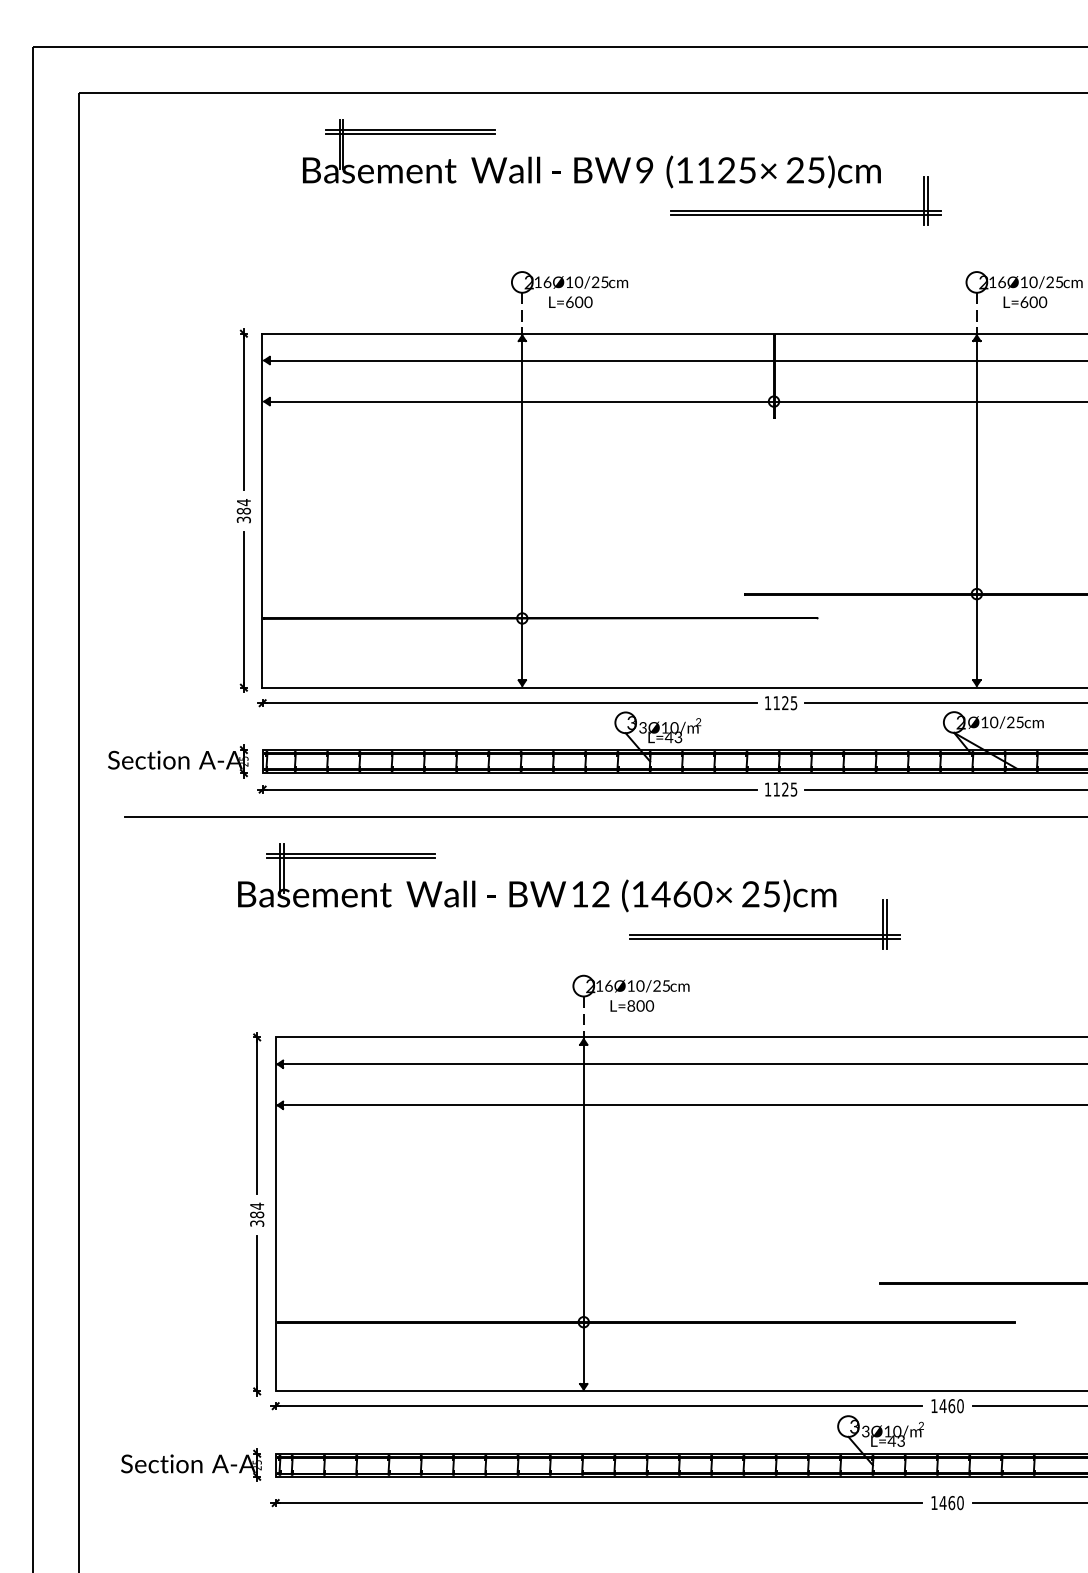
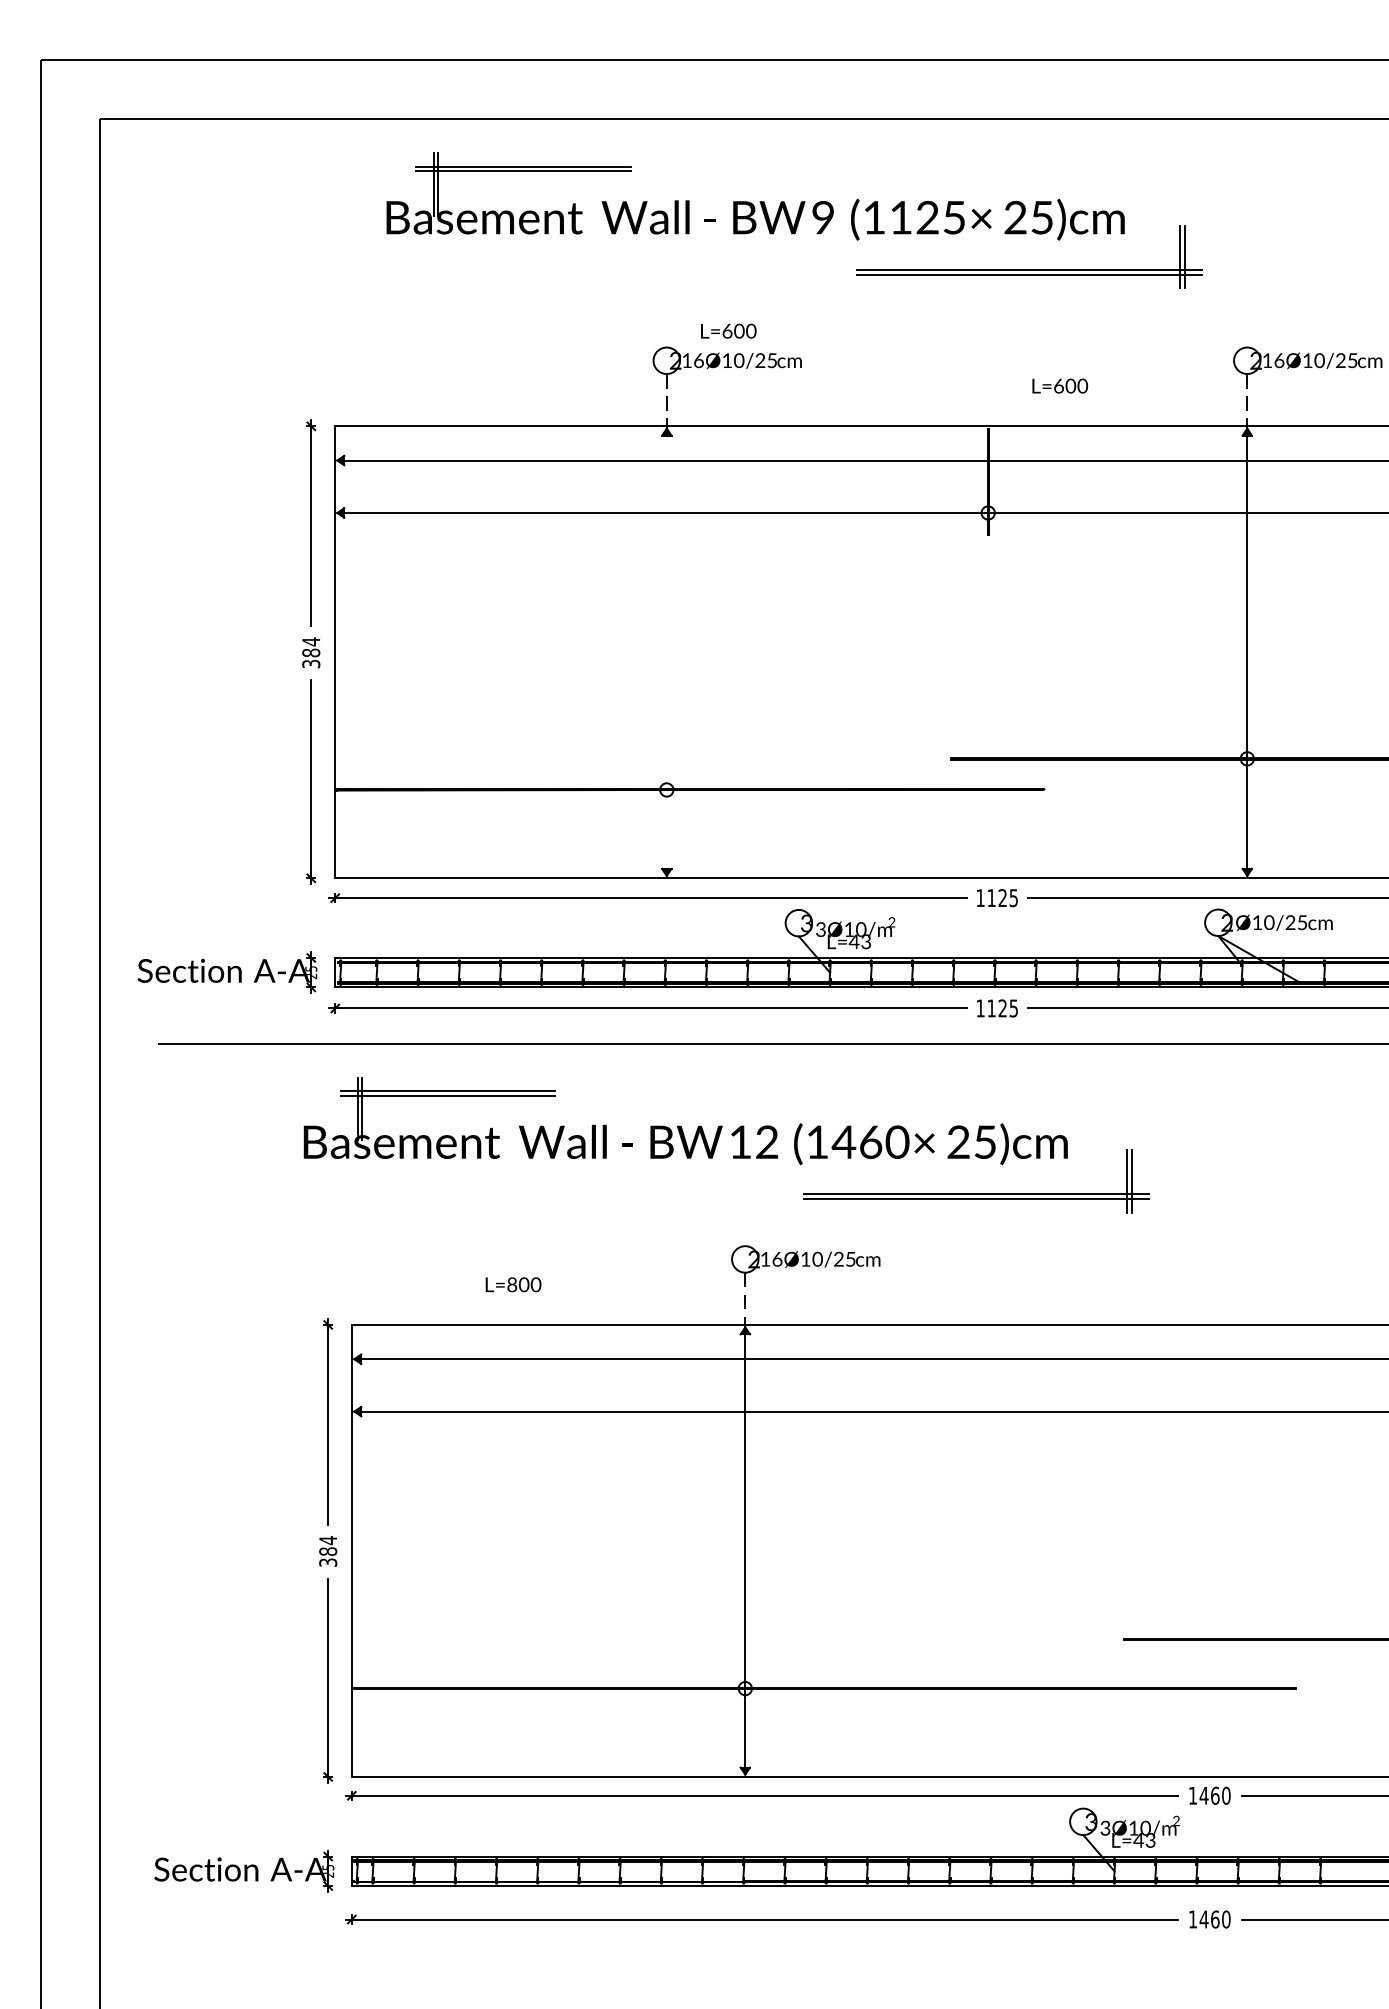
text: (570, 302) -> (728, 331), moved
text: (1025, 302) -> (1060, 386), moved
line: (522, 510) -> (667, 652), removed
text: (632, 1005) -> (513, 1284), moved

